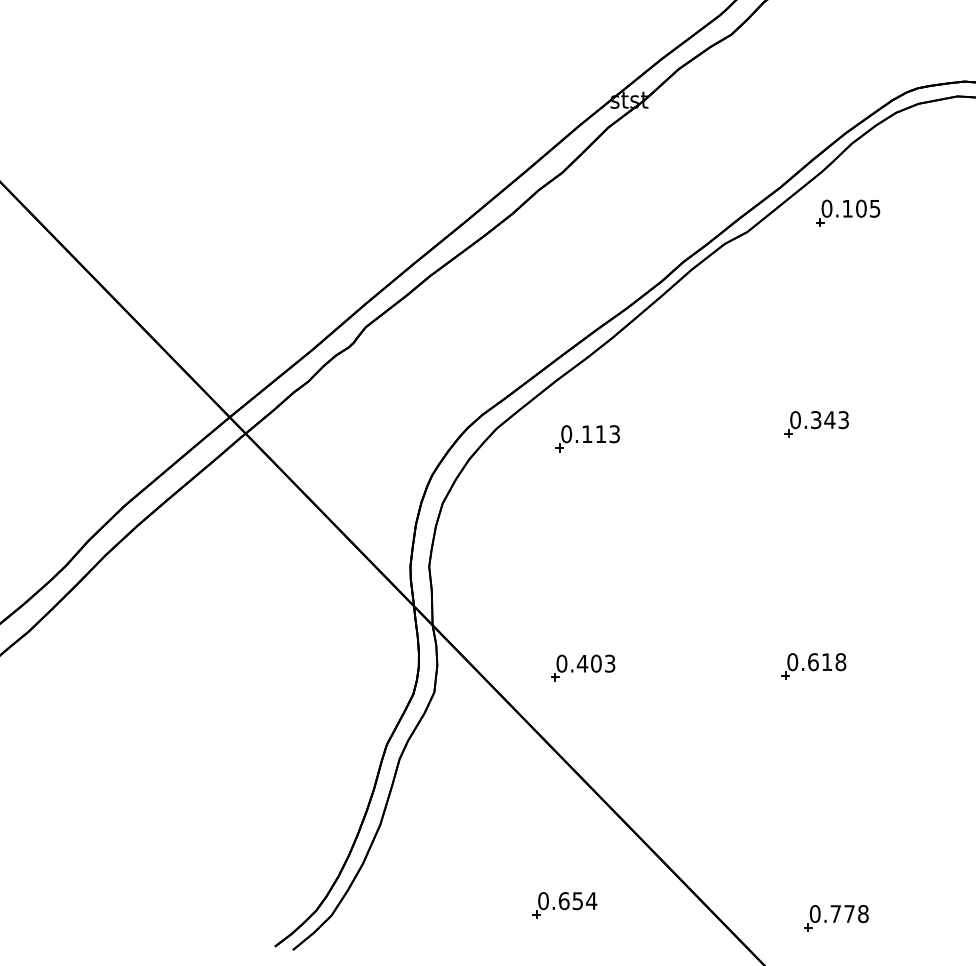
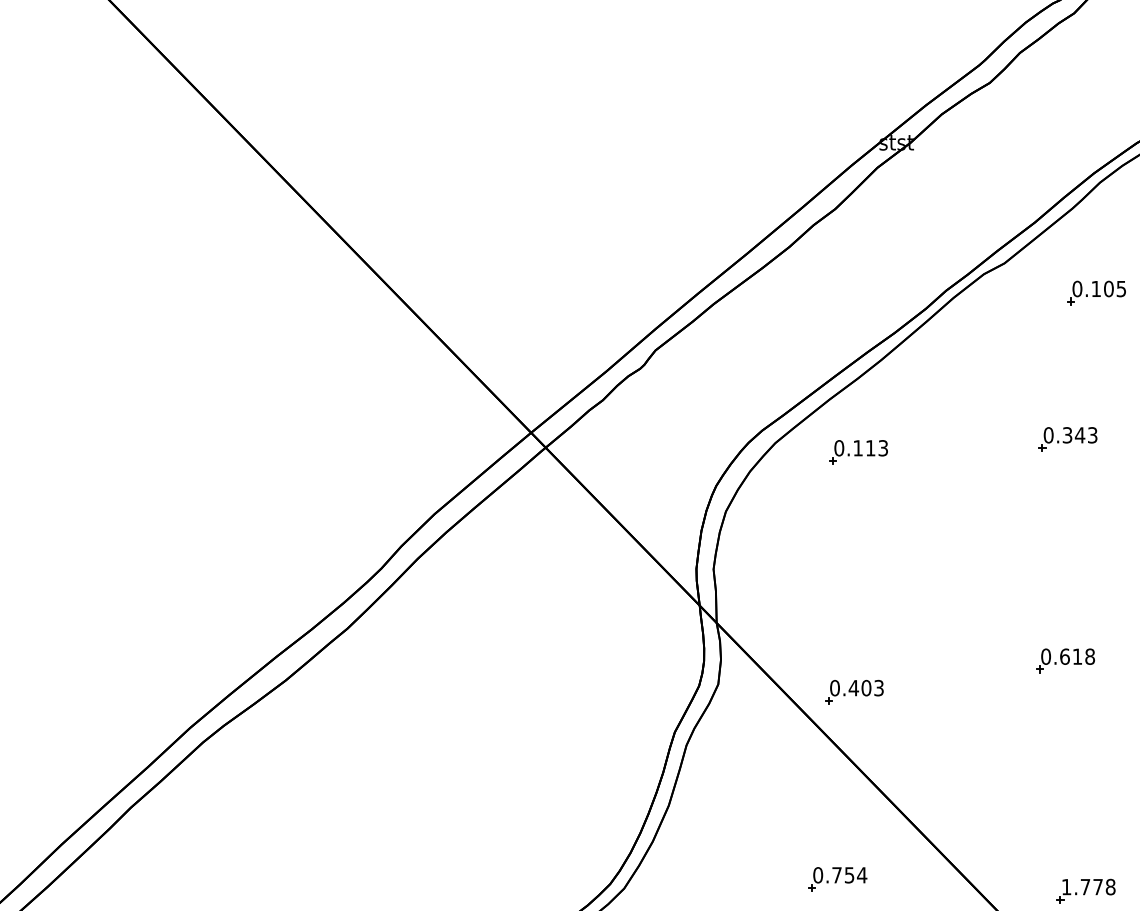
part: (847, 212) -> (1096, 292), moved
part: (583, 667) -> (854, 691), moved
text: (564, 901) -> (837, 875), 0.654 -> 0.754
text: (815, 913) -> (1066, 886), 0.778 -> 1.778

